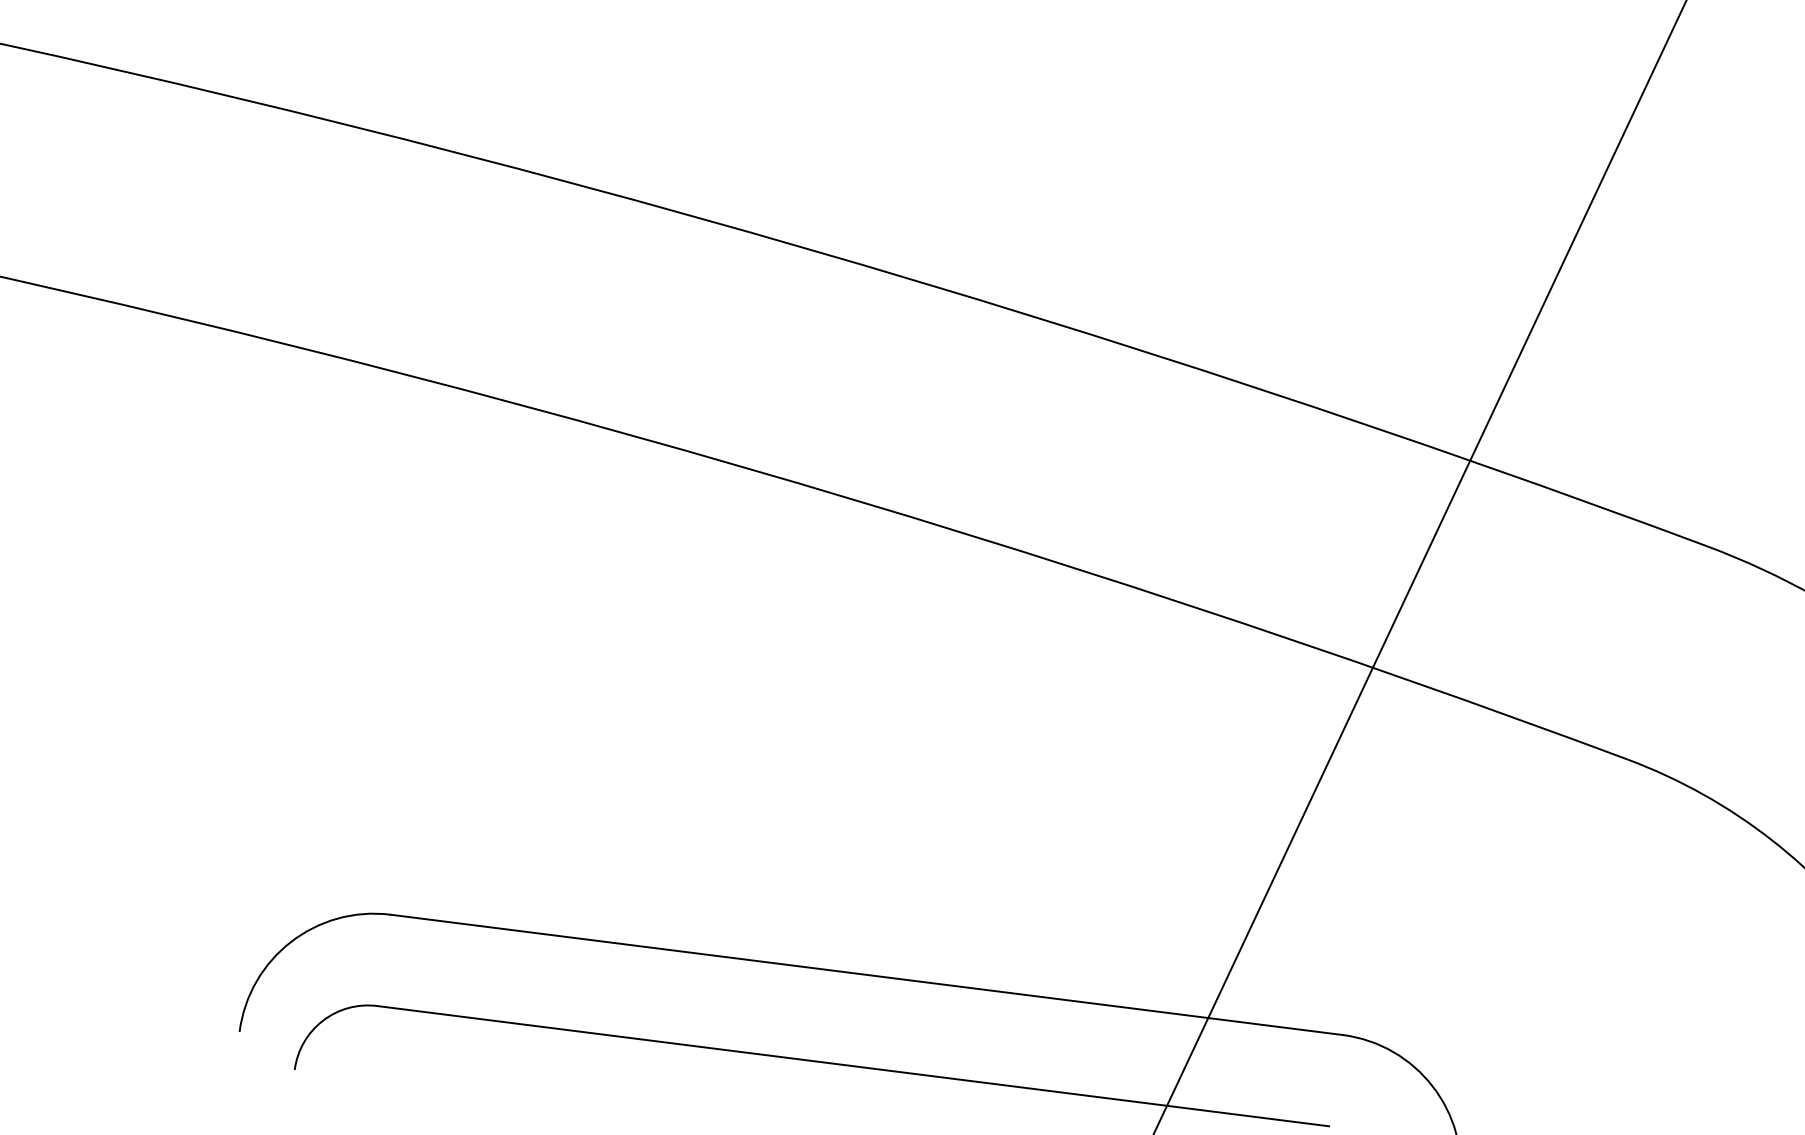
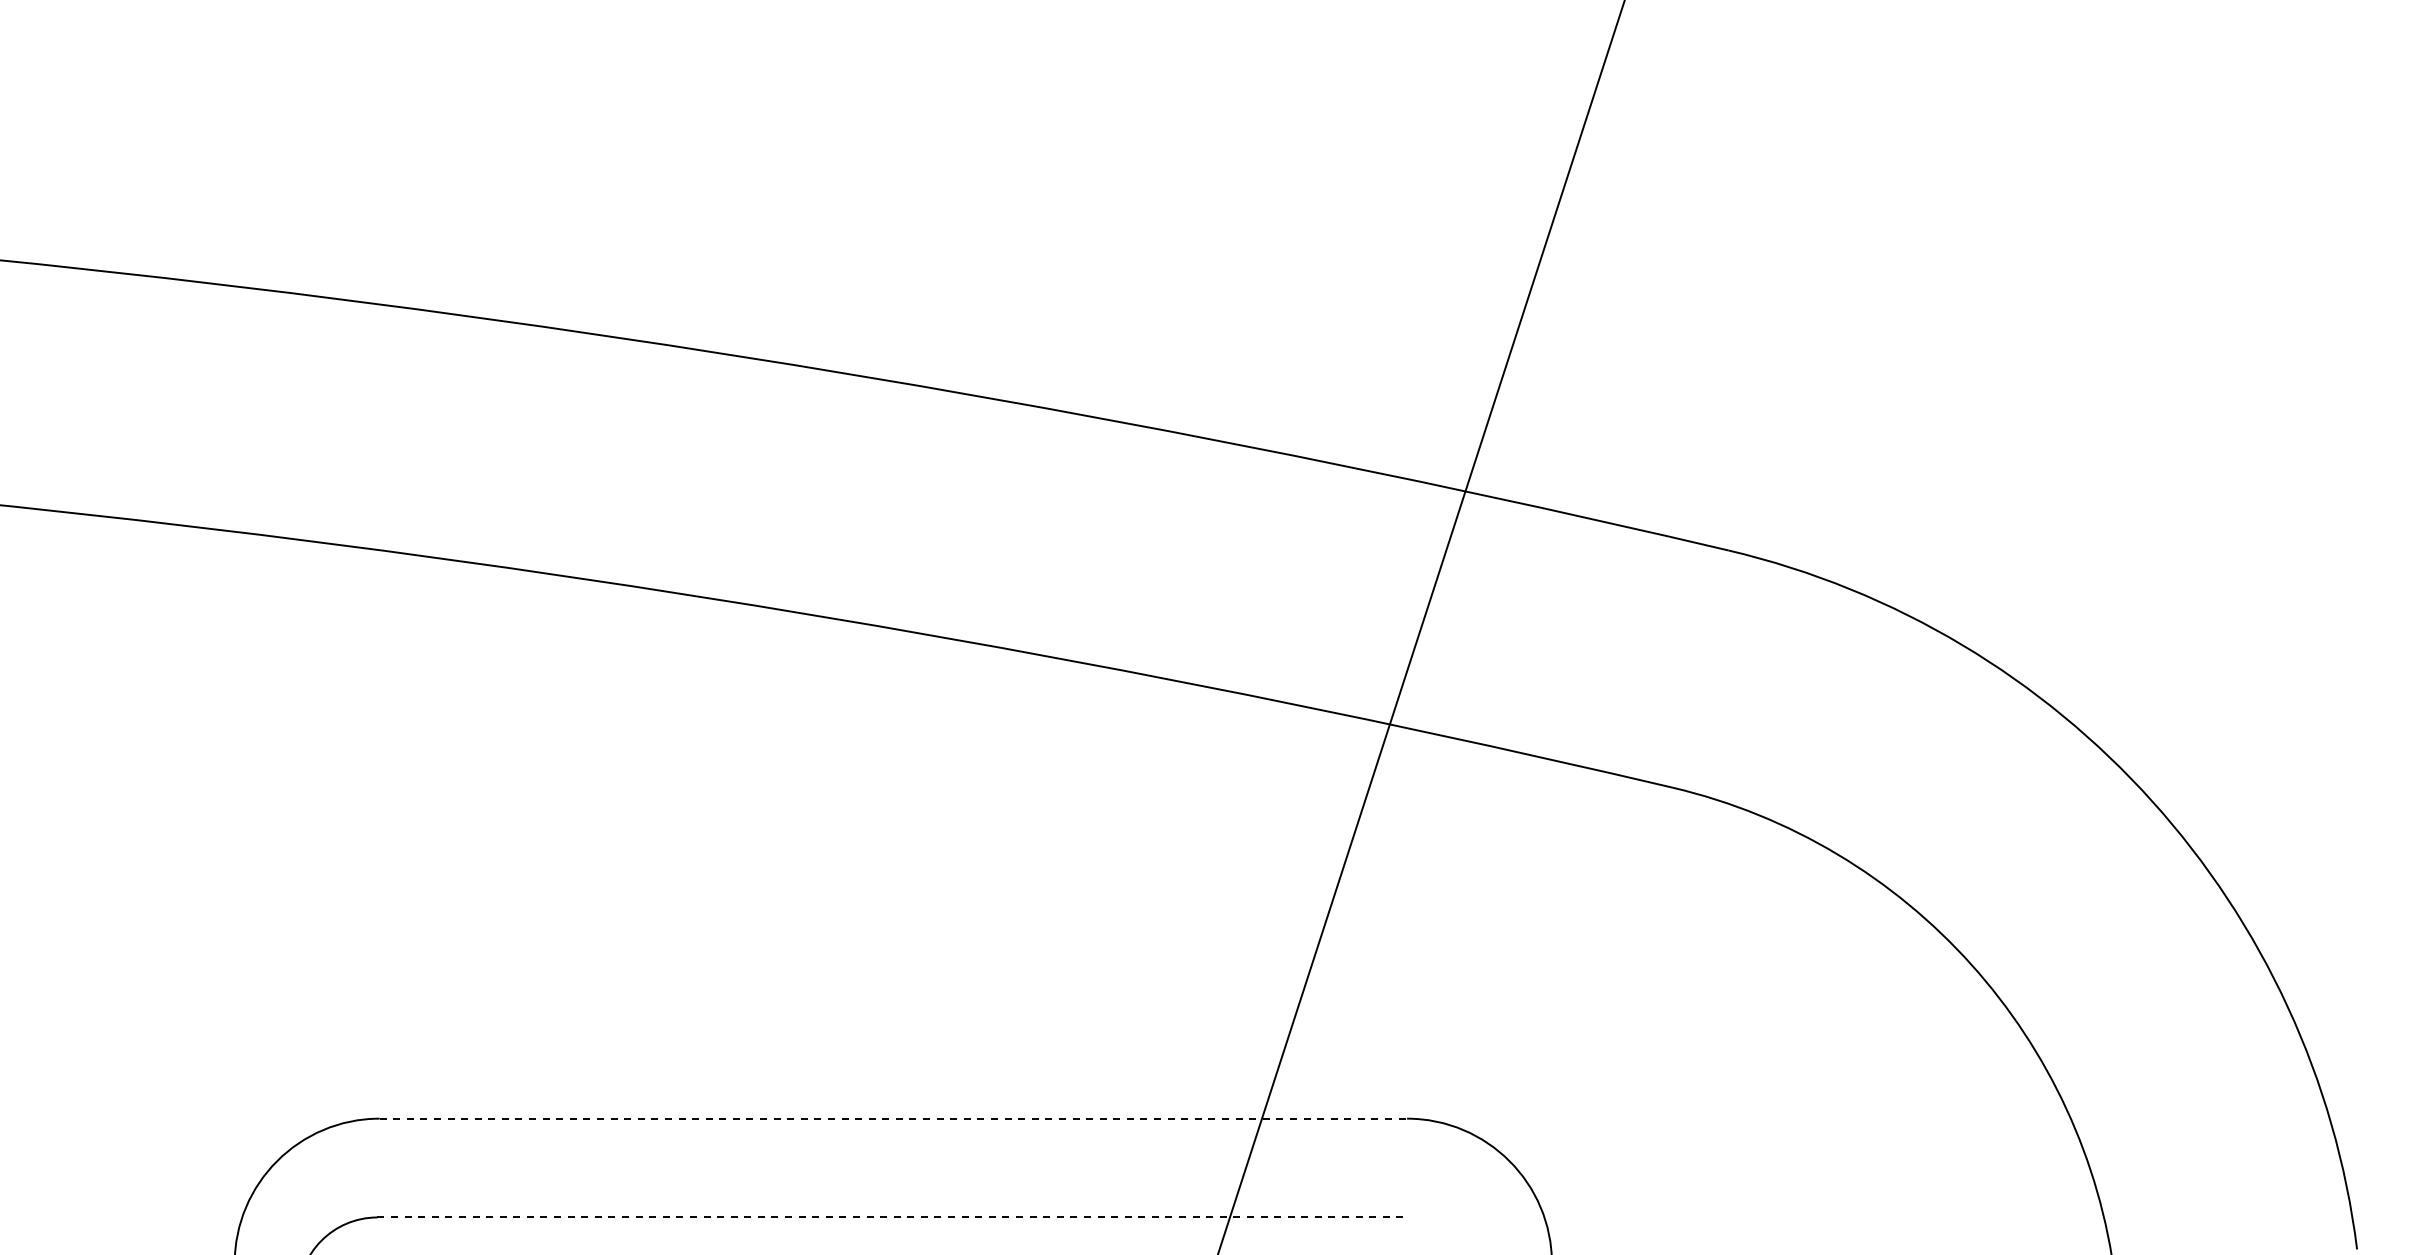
line: (866, 974) -> (893, 1118), solid -> dashed
line: (853, 1066) -> (891, 1217), solid -> dashed

